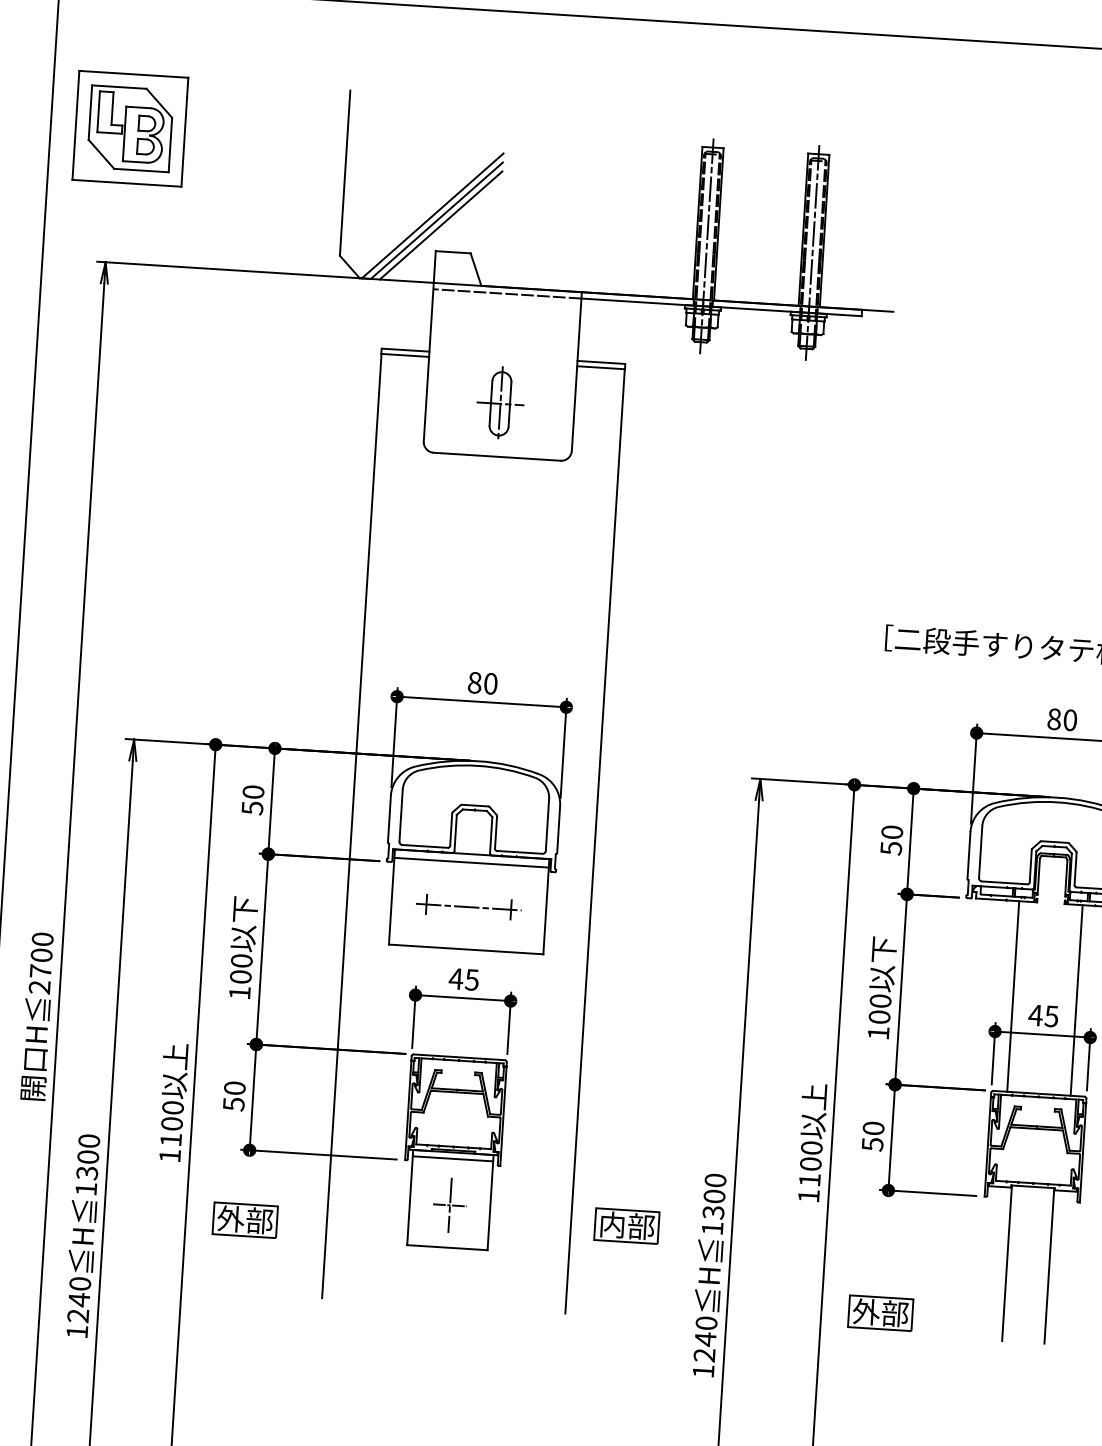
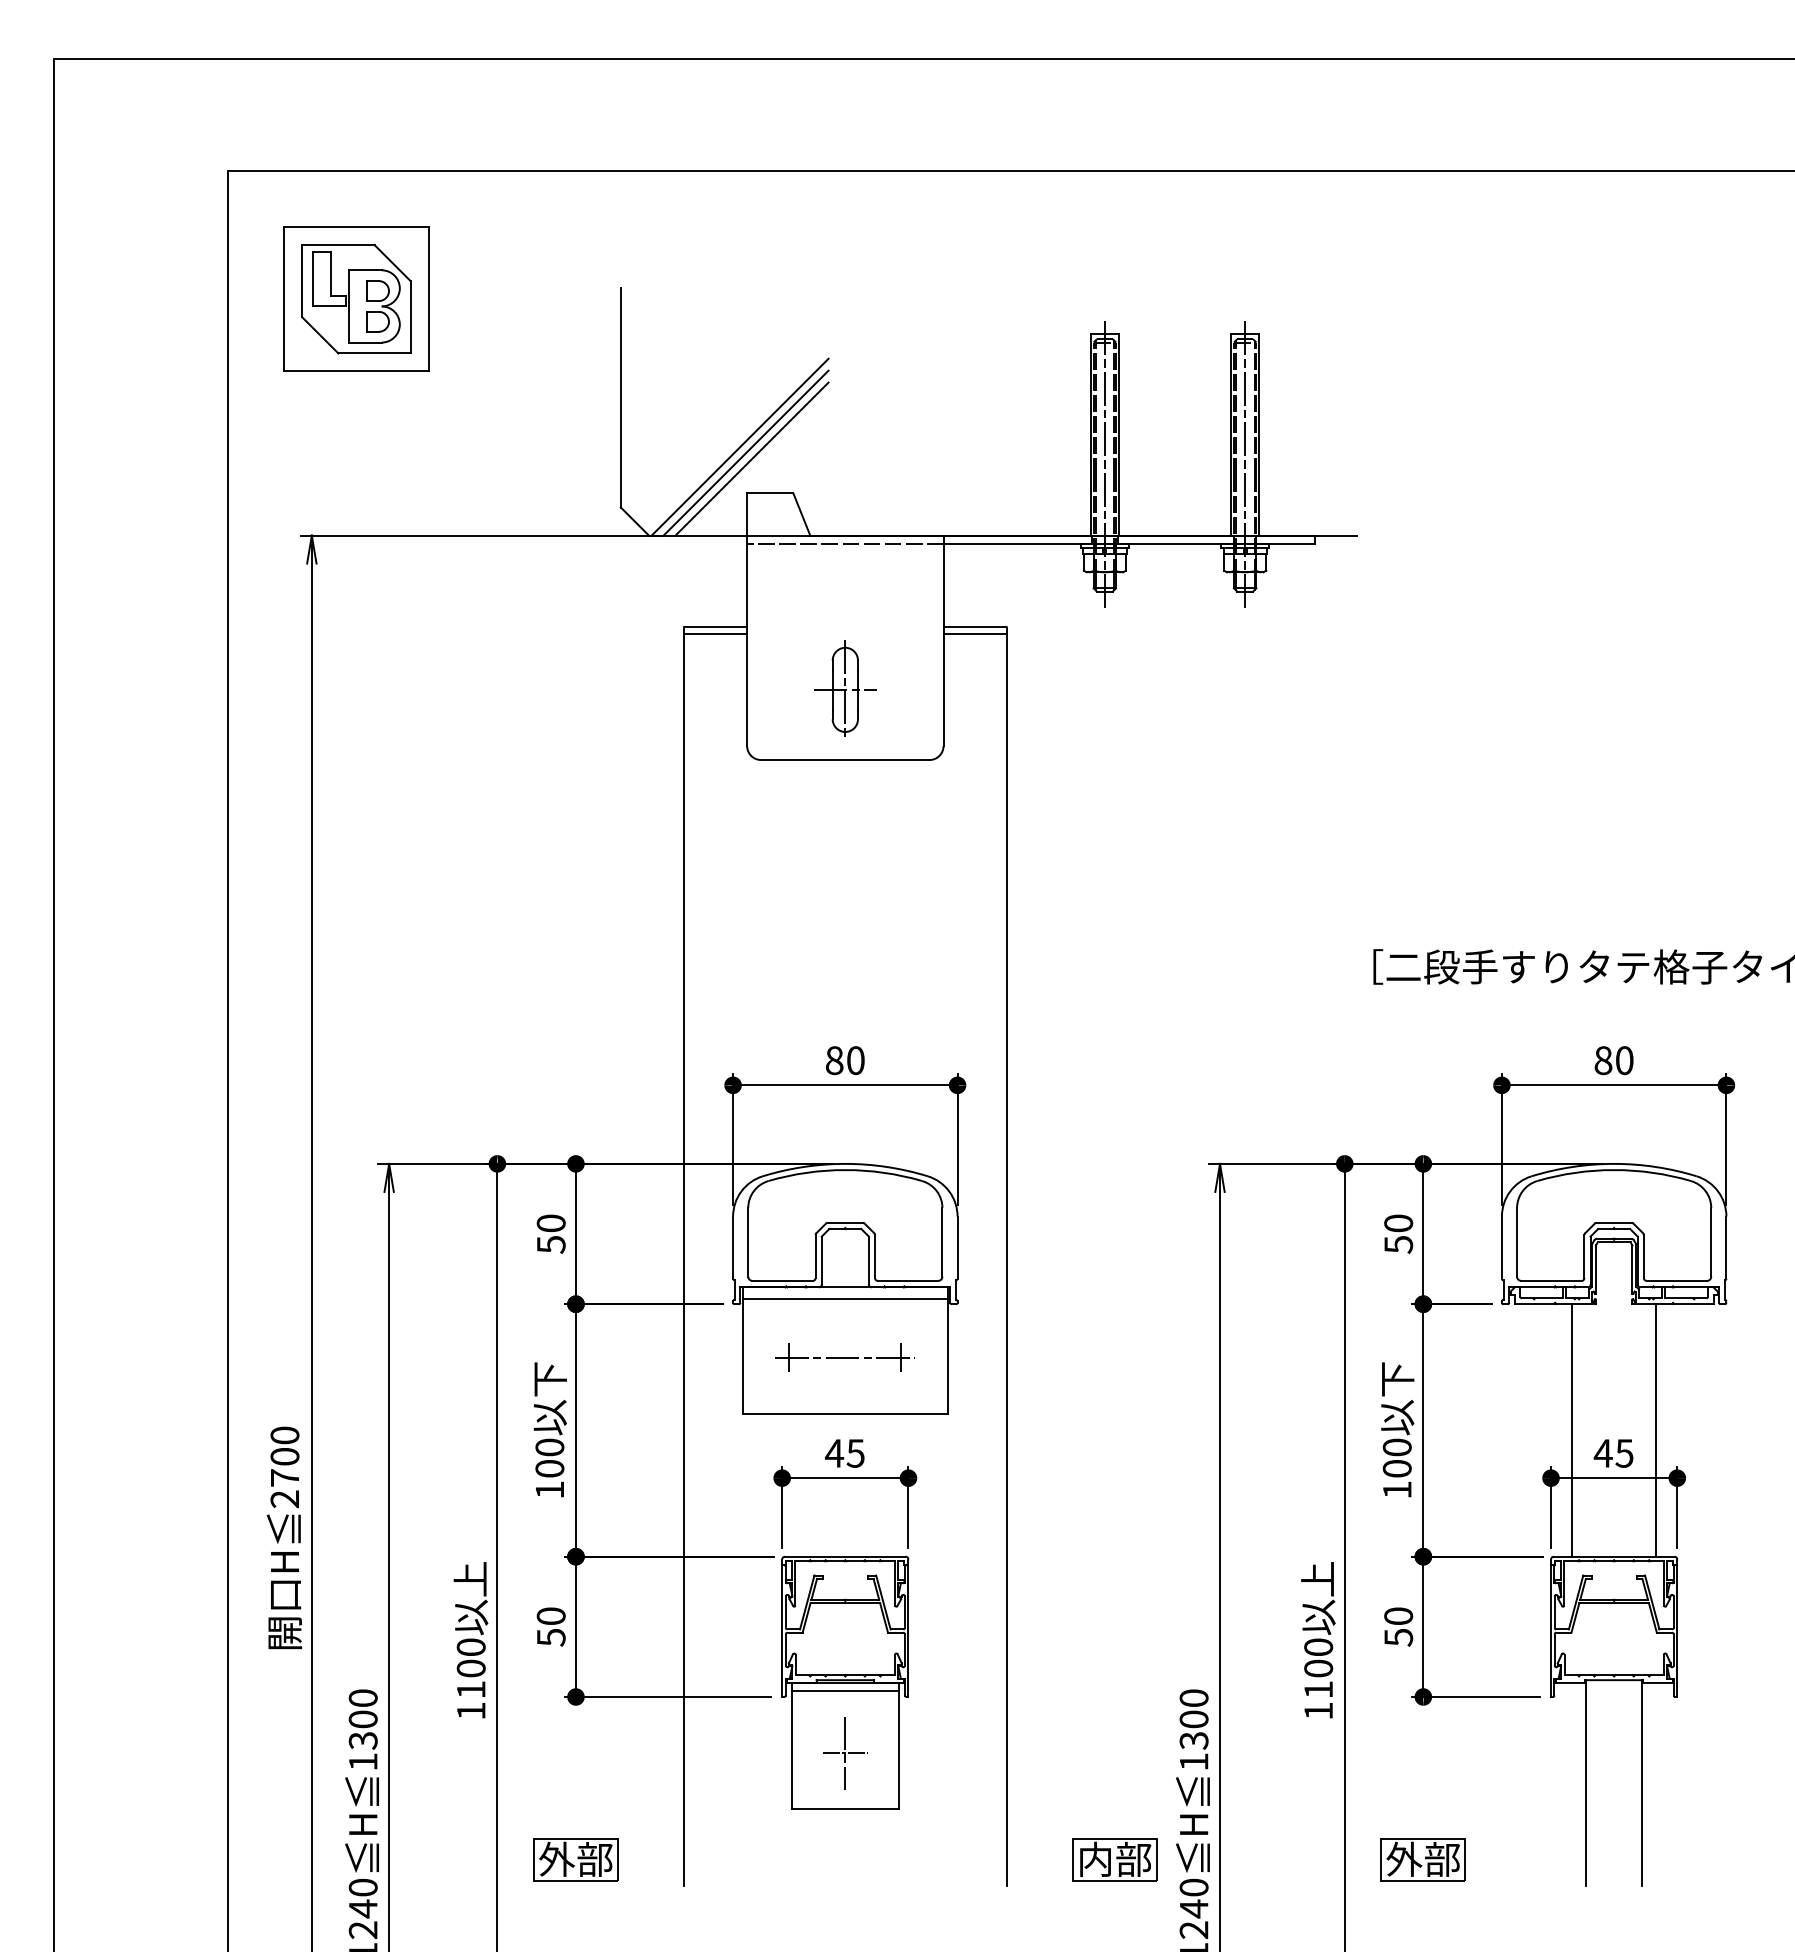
part: (130, 128) -> (356, 298), moved
part: (244, 1219) -> (575, 1859), moved
part: (626, 1225) -> (1114, 1859), moved

